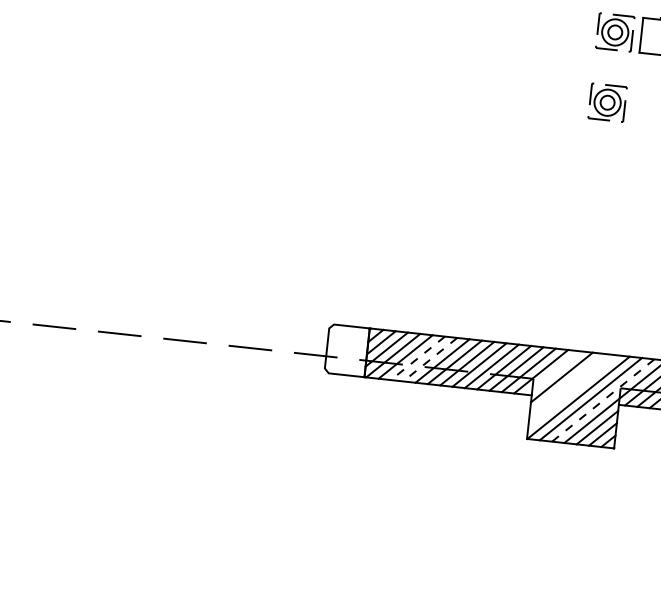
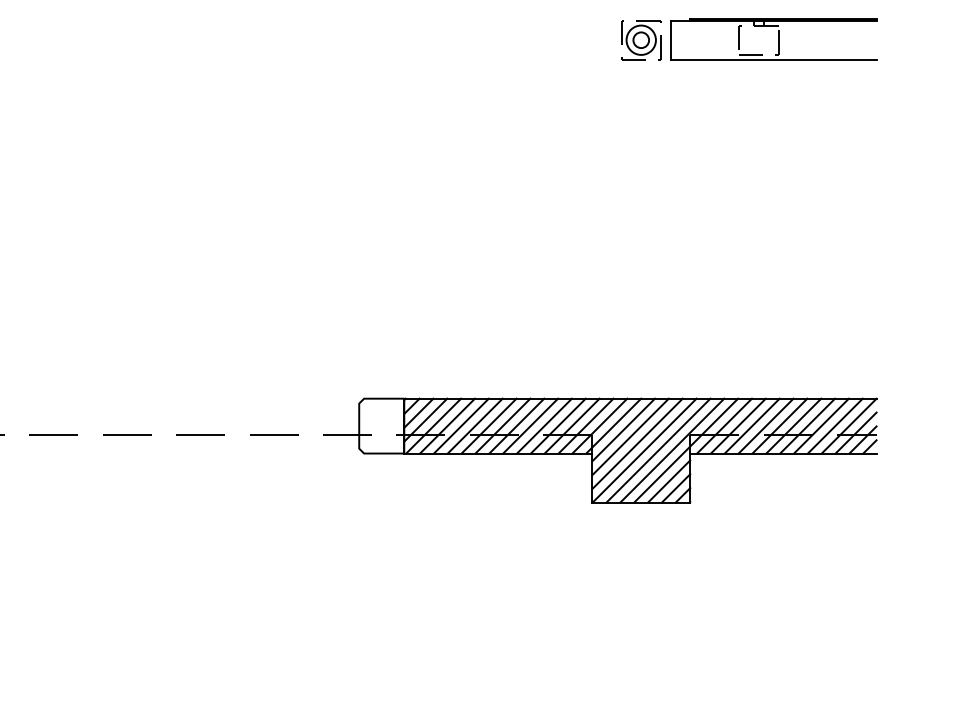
part: (607, 102) -> (641, 119), removed
line: (418, 358) -> (461, 426), dashed -> solid
line: (430, 360) -> (475, 426), dashed -> solid
line: (553, 372) -> (613, 425), added
line: (567, 383) -> (630, 436), added
line: (572, 390) -> (637, 443), added
line: (603, 400) -> (672, 450), dashed -> solid

